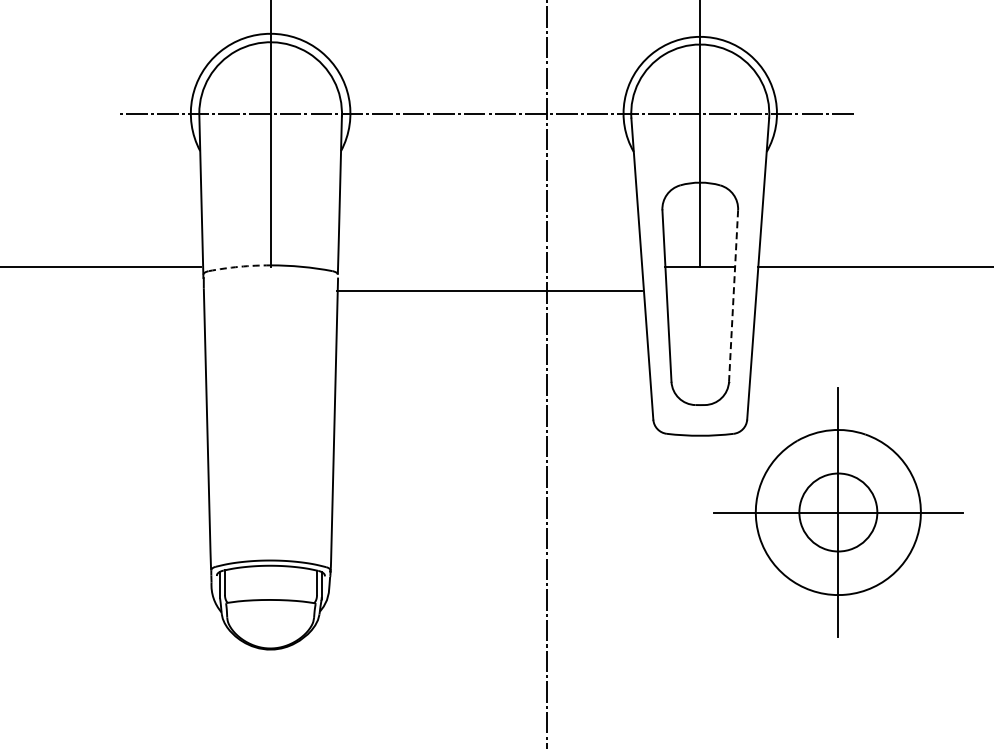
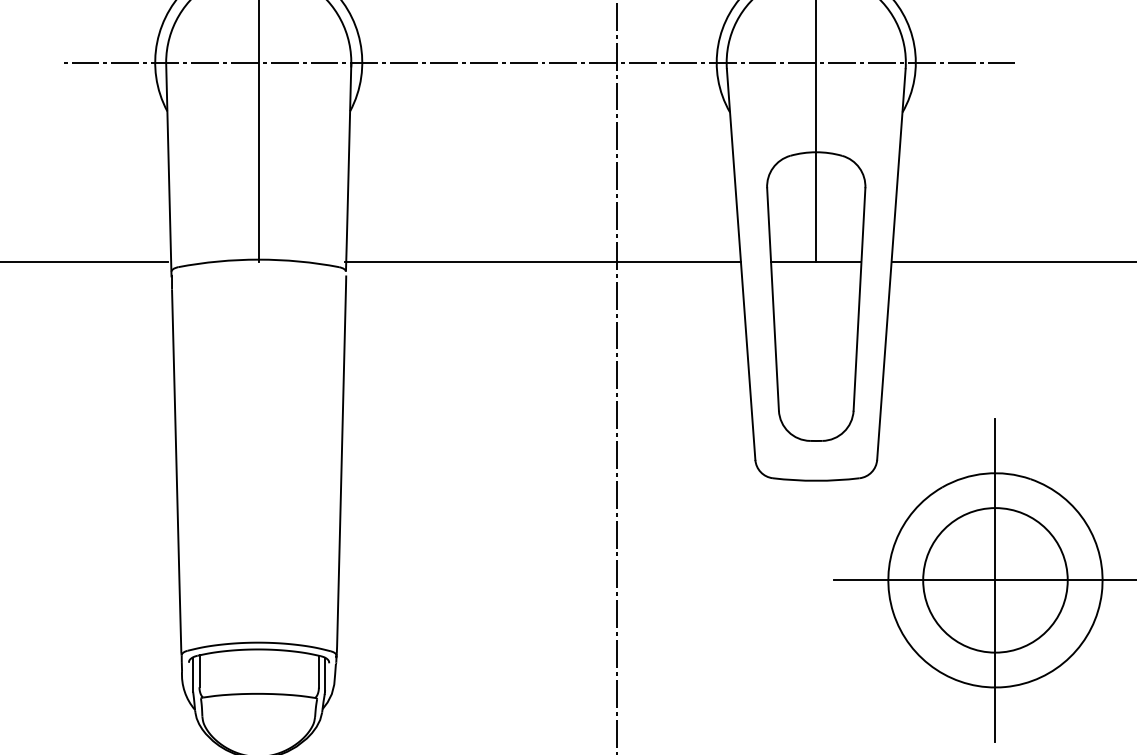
arc: (239, 266) -> (218, 261), dashed -> solid
line: (489, 291) -> (542, 262), moved
line: (733, 296) -> (859, 300), dashed -> solid
circle: (838, 512) -> (995, 580), size x1.43

